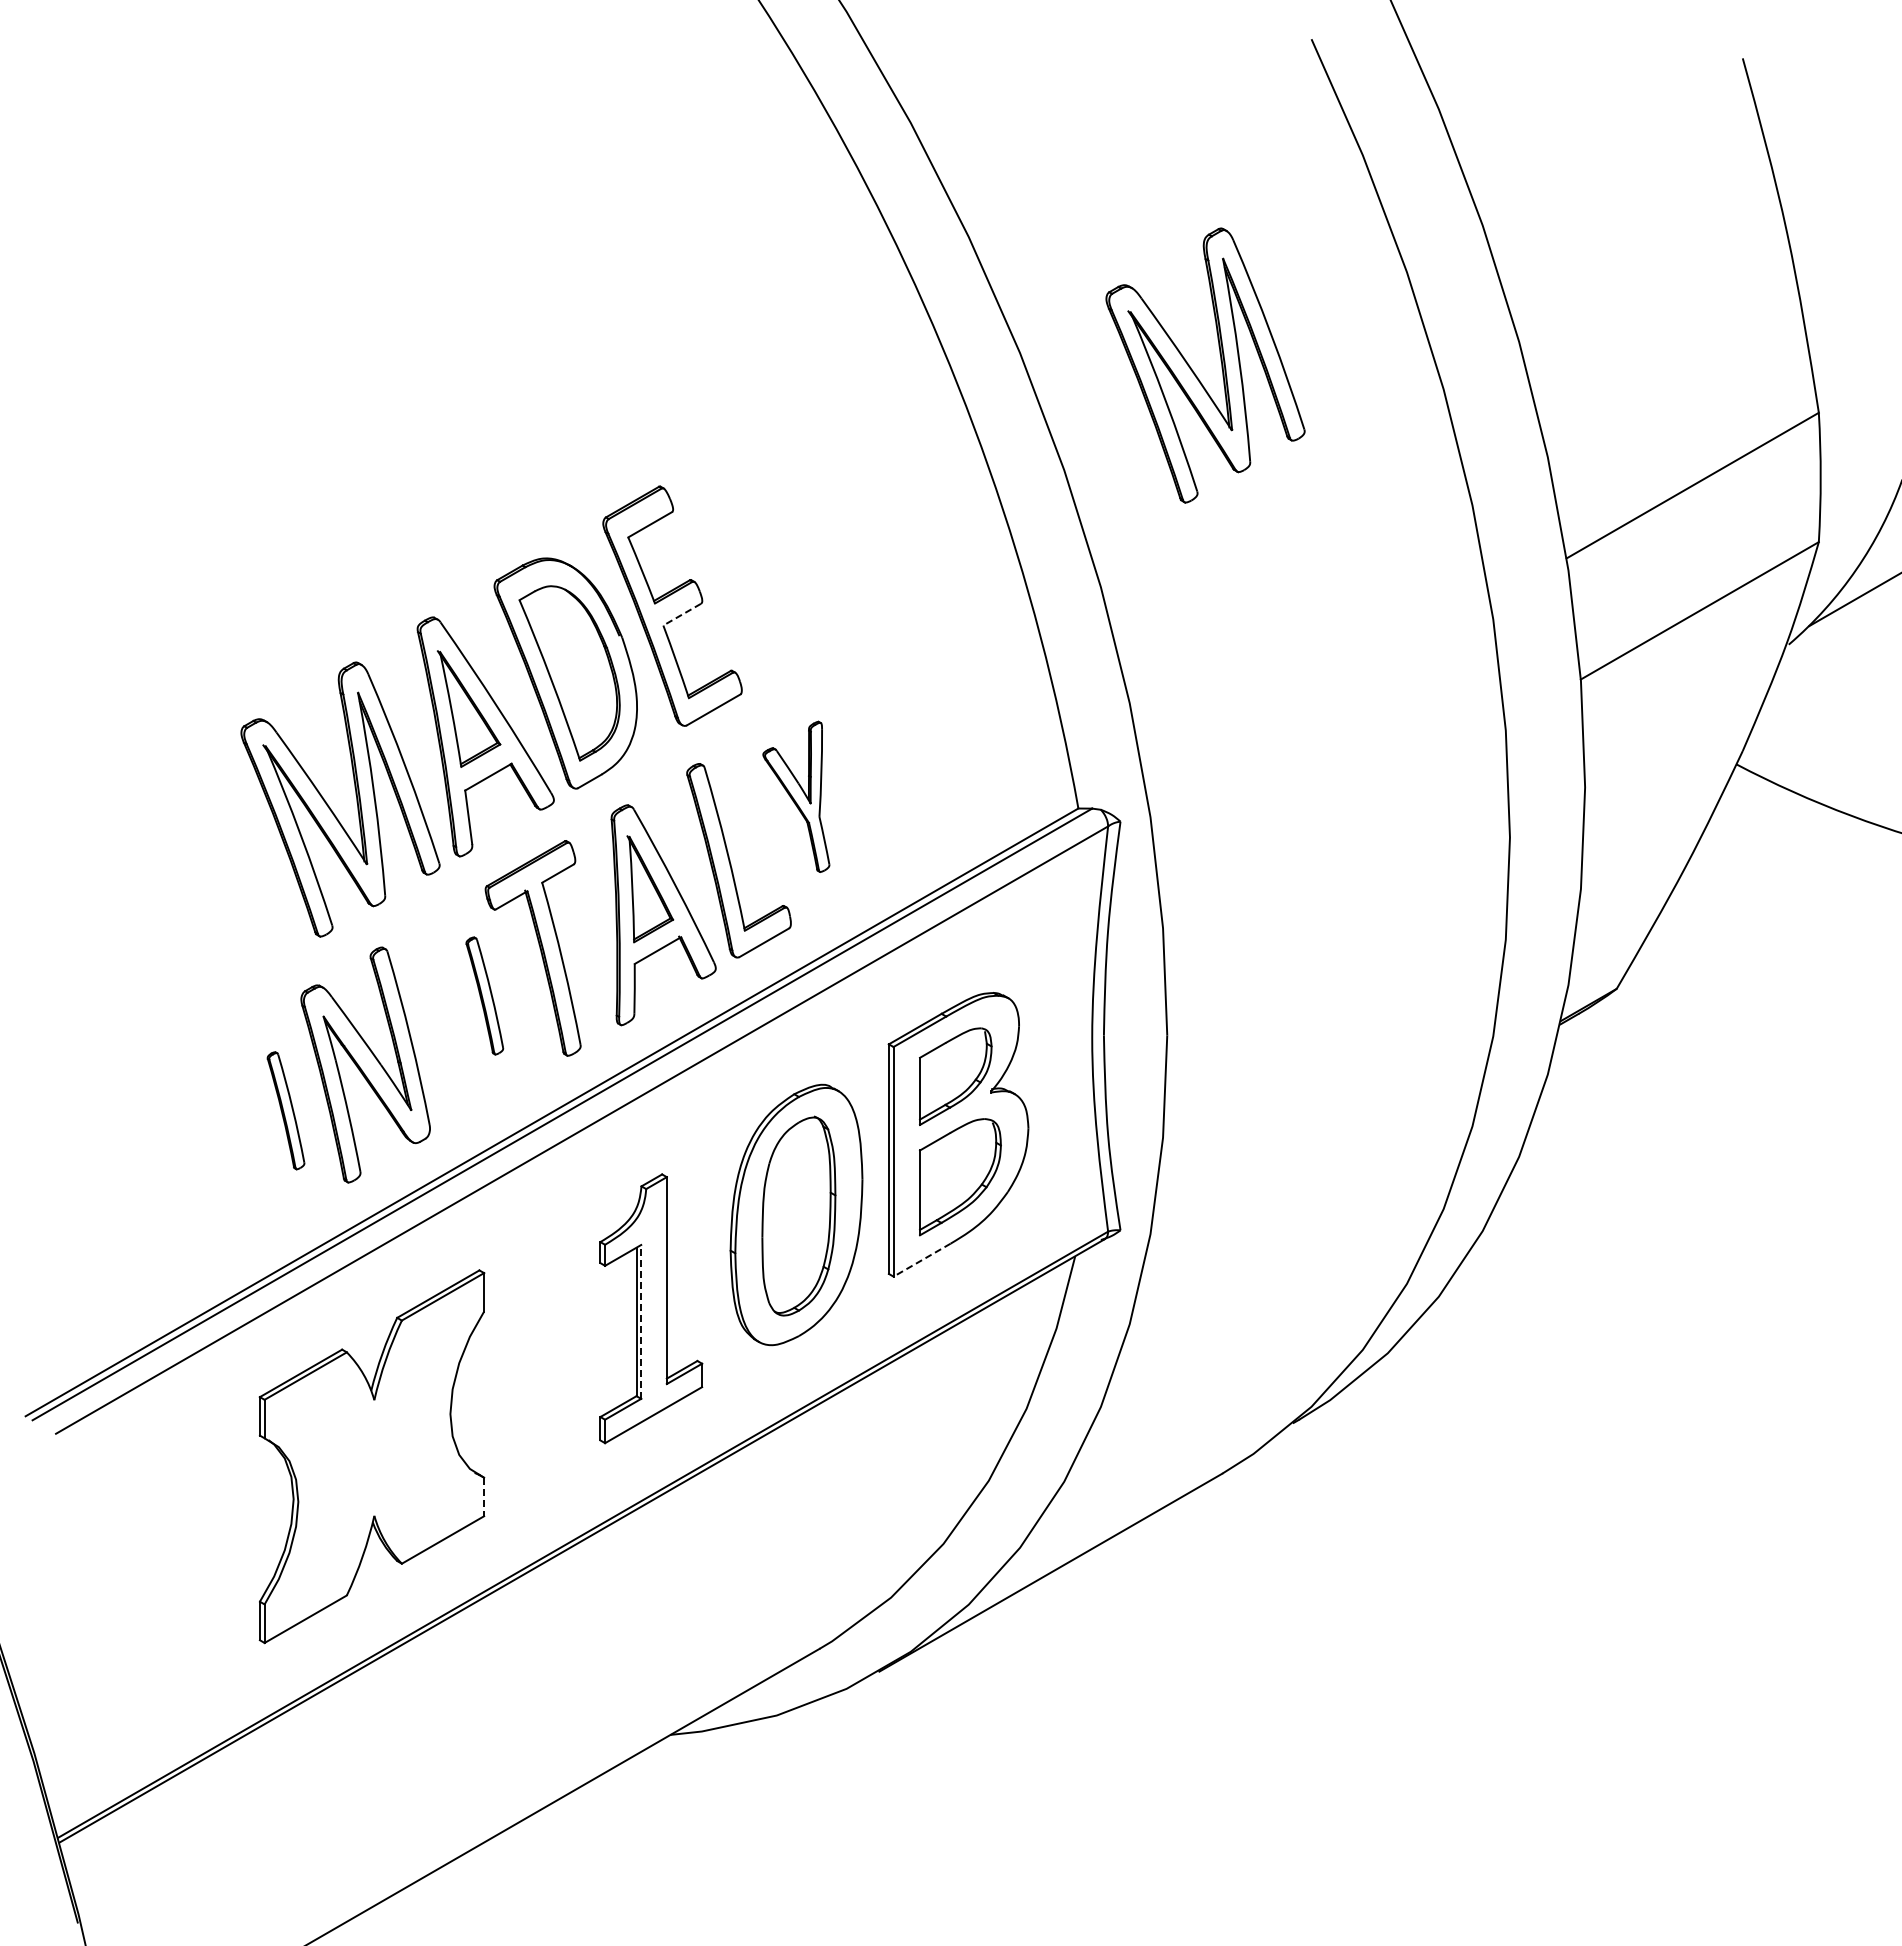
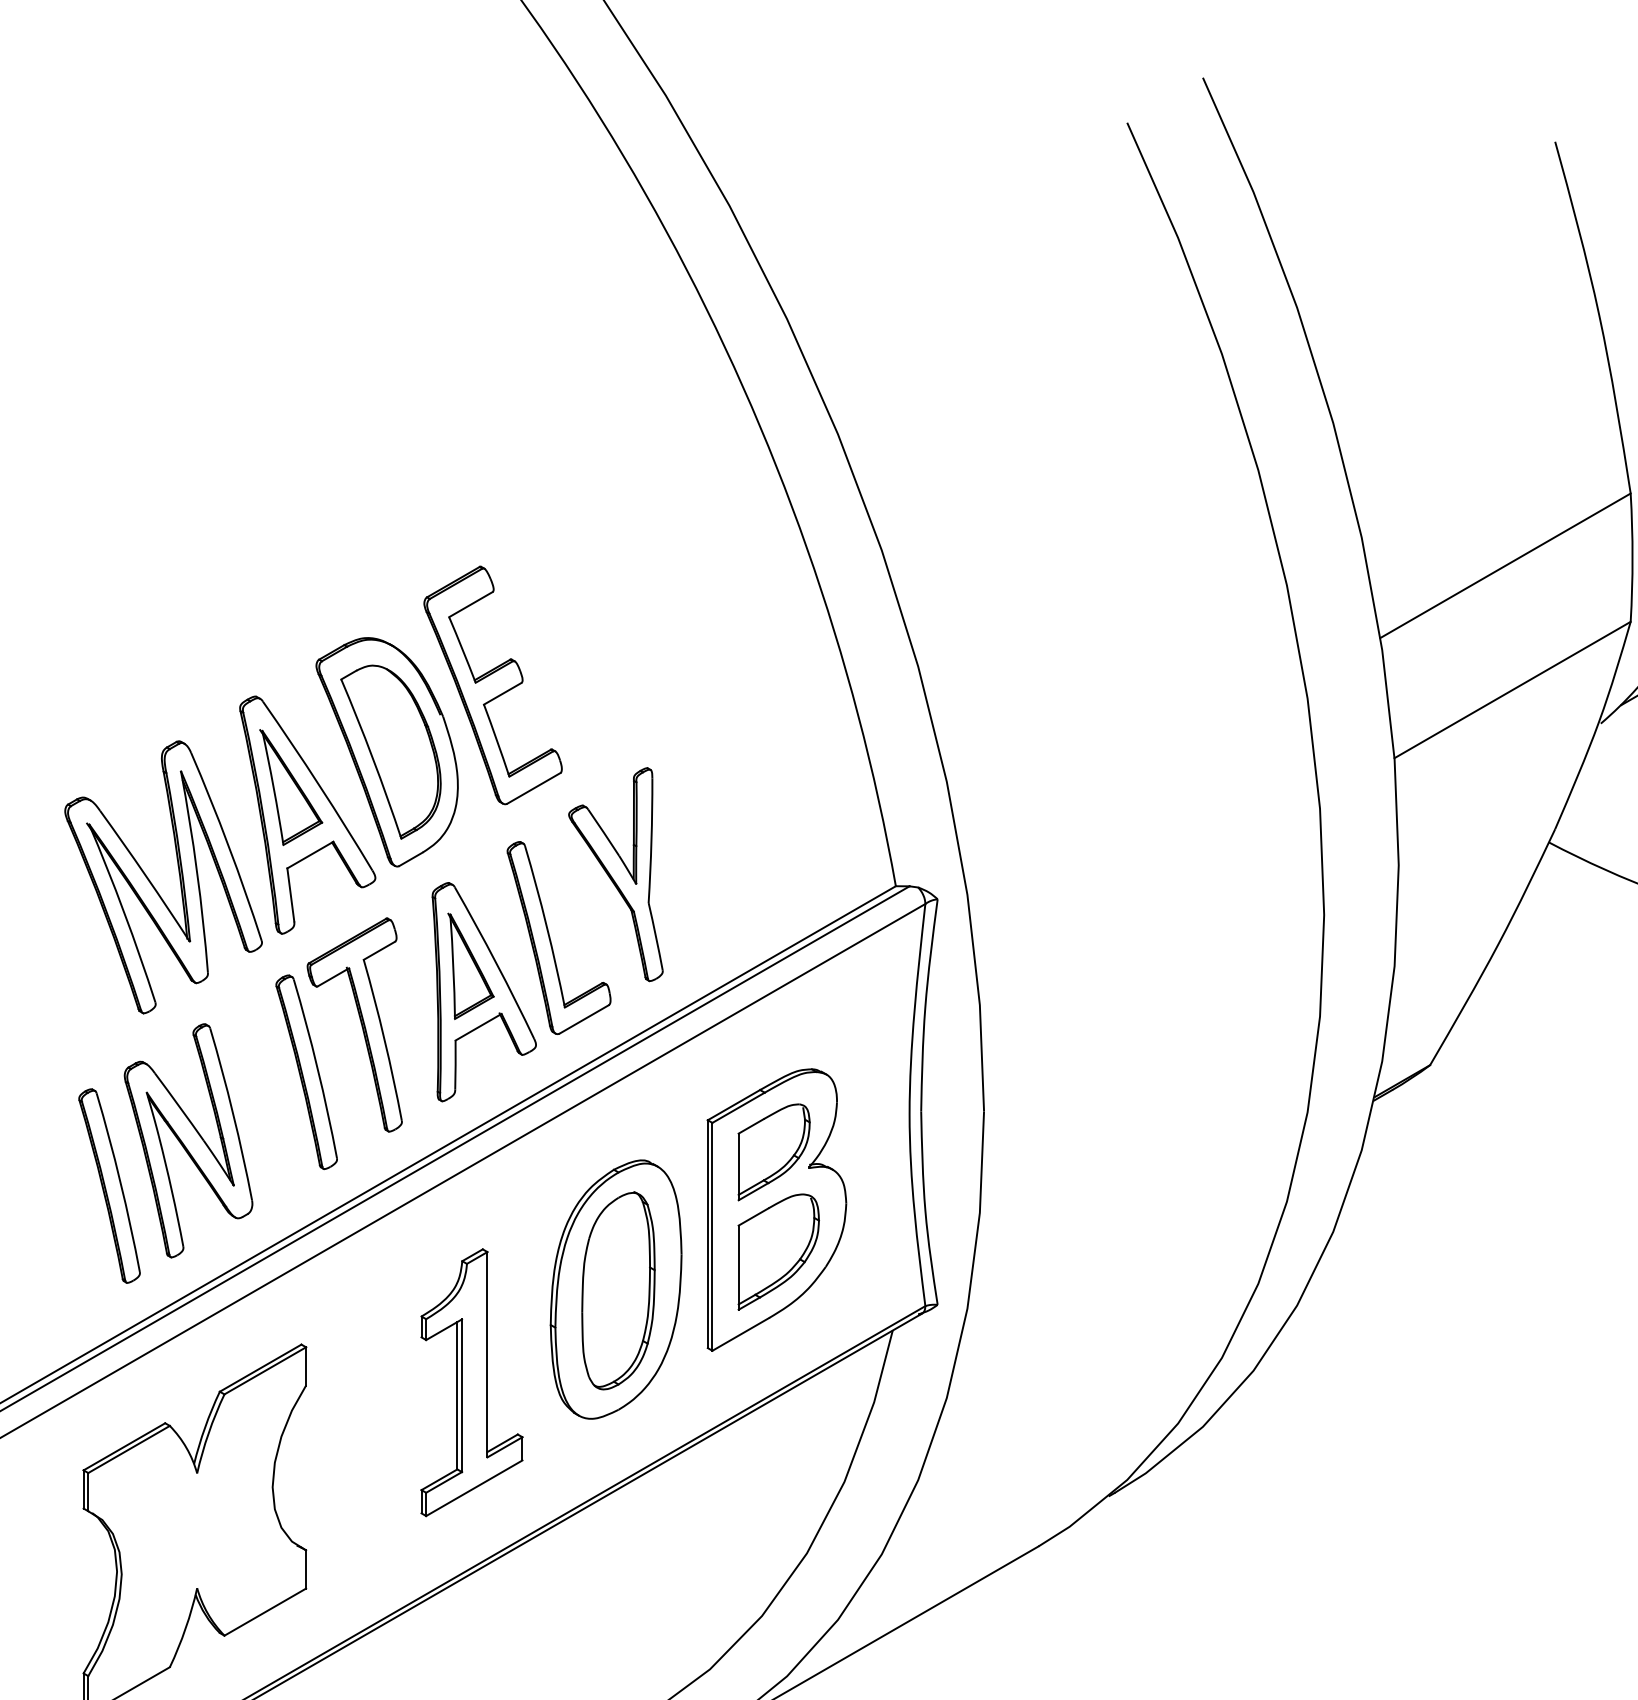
part: (1195, 373) -> (1012, 454), removed
line: (682, 614) -> (502, 693), dashed -> solid
part: (796, 796) -> (616, 874), size x1.43
part: (484, 995) -> (306, 1071), size x1.67
part: (285, 1110) -> (108, 1185), size x1.67
line: (922, 1260) -> (741, 1334), dashed -> solid
line: (641, 1321) -> (462, 1395), dashed -> solid
line: (484, 1497) -> (306, 1569), dashed -> solid

